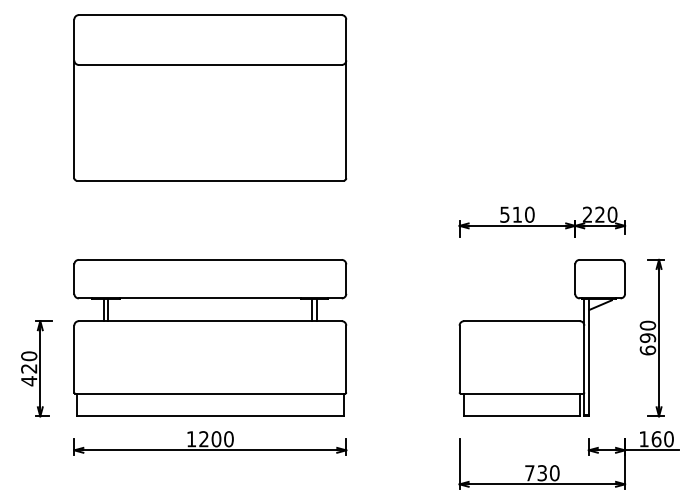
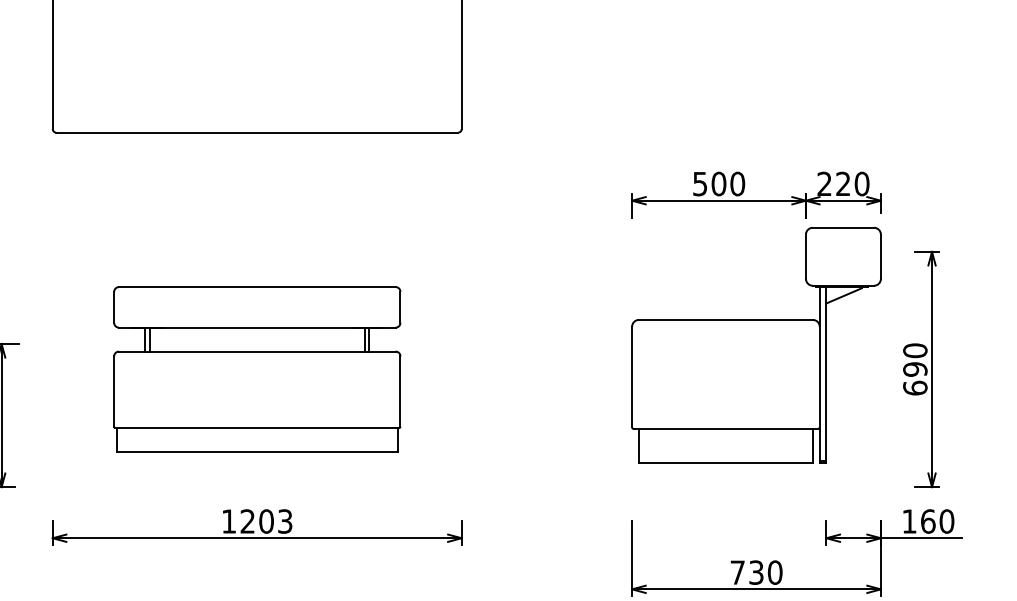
text: (517, 214) -> (719, 183), 510 -> 500
part: (210, 337) -> (257, 368), size x0.7
part: (541, 337) -> (755, 344), moved
text: (228, 439) -> (284, 521), 1200 -> 1203

